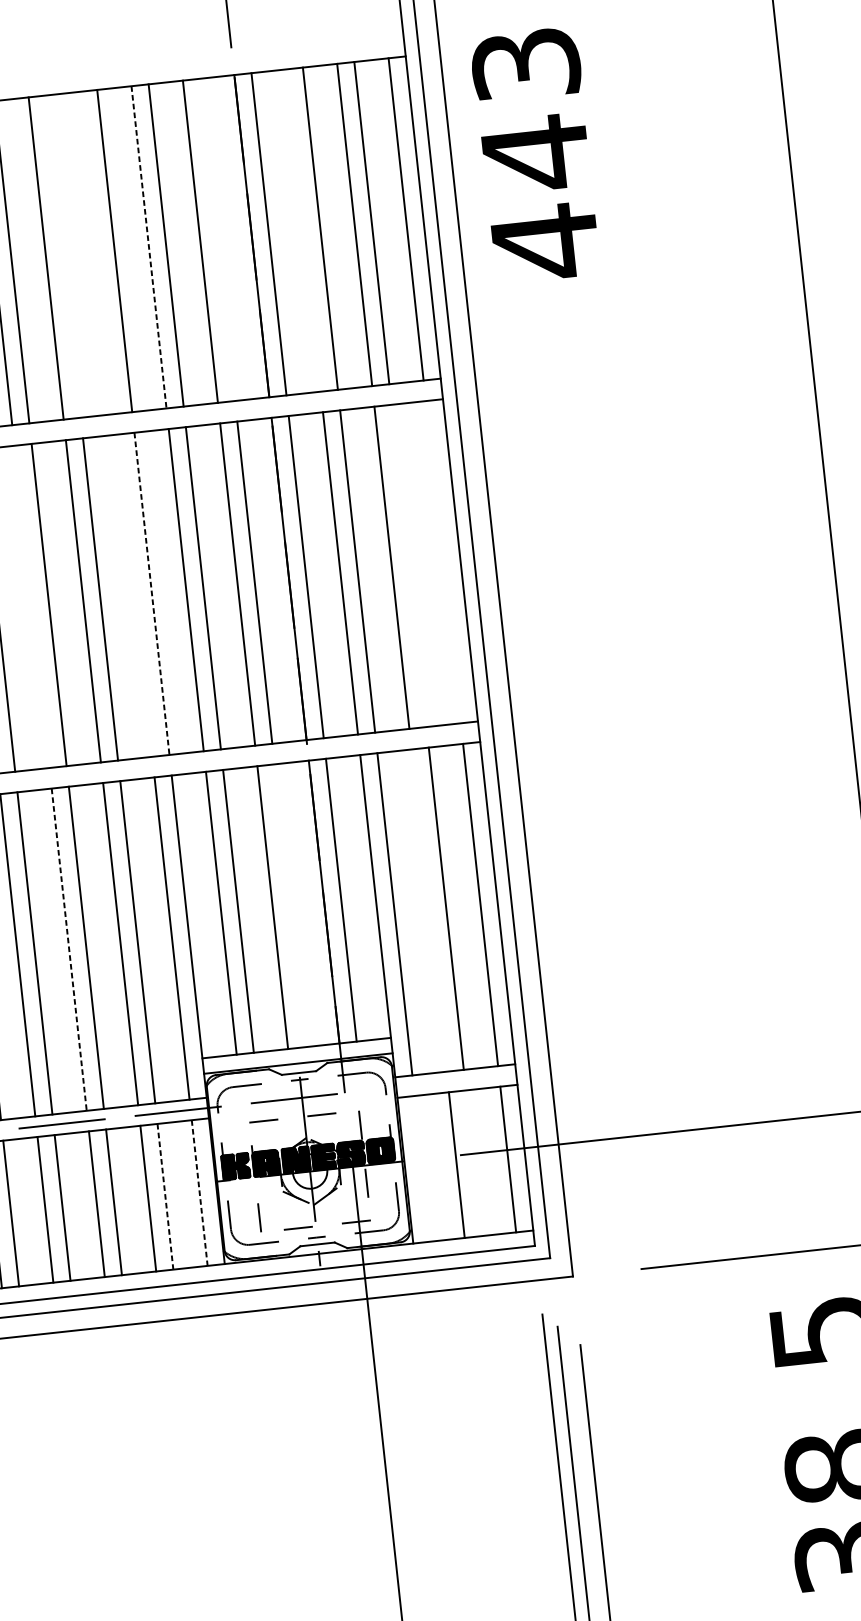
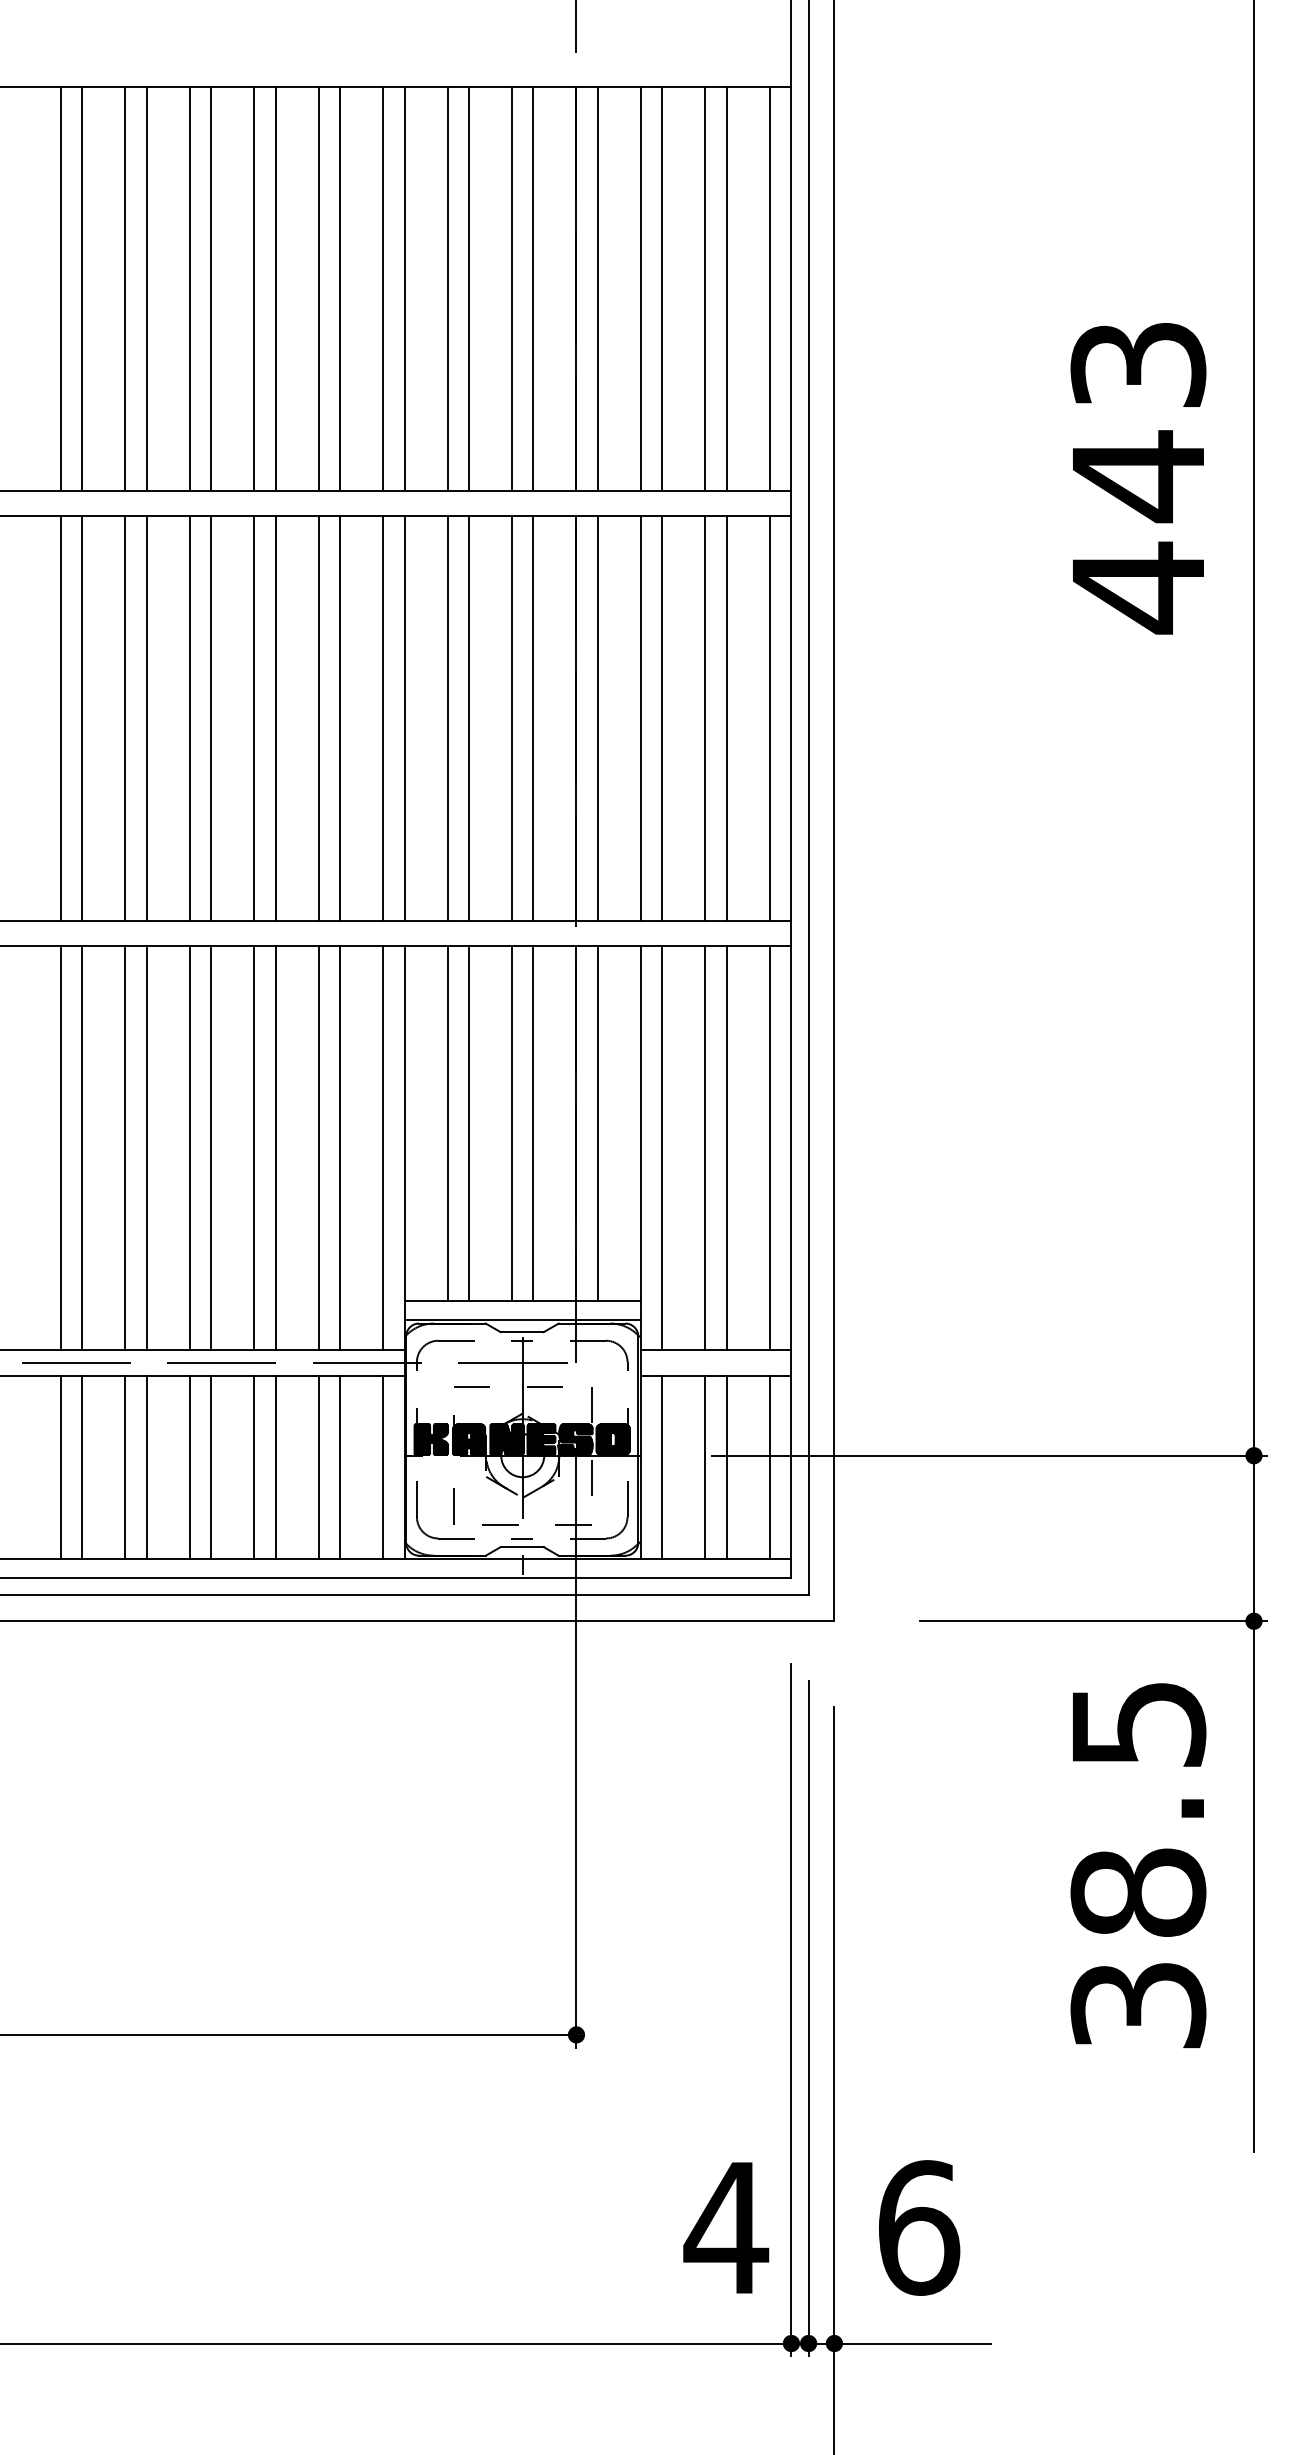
text: (535, 155) -> (1138, 478), moved
line: (302, 230) -> (640, 288), added
line: (217, 239) -> (533, 288), added
line: (149, 248) -> (447, 289), dashed -> solid
line: (97, 252) -> (383, 288), added
line: (63, 256) -> (340, 288), added
line: (443, 562) -> (769, 718), added
line: (408, 565) -> (726, 718), added
line: (151, 593) -> (404, 718), dashed -> solid
line: (135, 595) -> (383, 718), added
line: (32, 606) -> (254, 718), added
line: (289, 905) -> (533, 1123), added
line: (429, 910) -> (705, 1148), added
line: (69, 949) -> (254, 1148), dashed -> solid
line: (473, 1163) -> (726, 1467), added
line: (422, 1168) -> (662, 1467), added
line: (200, 1193) -> (383, 1468), dashed -> solid
line: (165, 1197) -> (340, 1468), dashed -> solid

